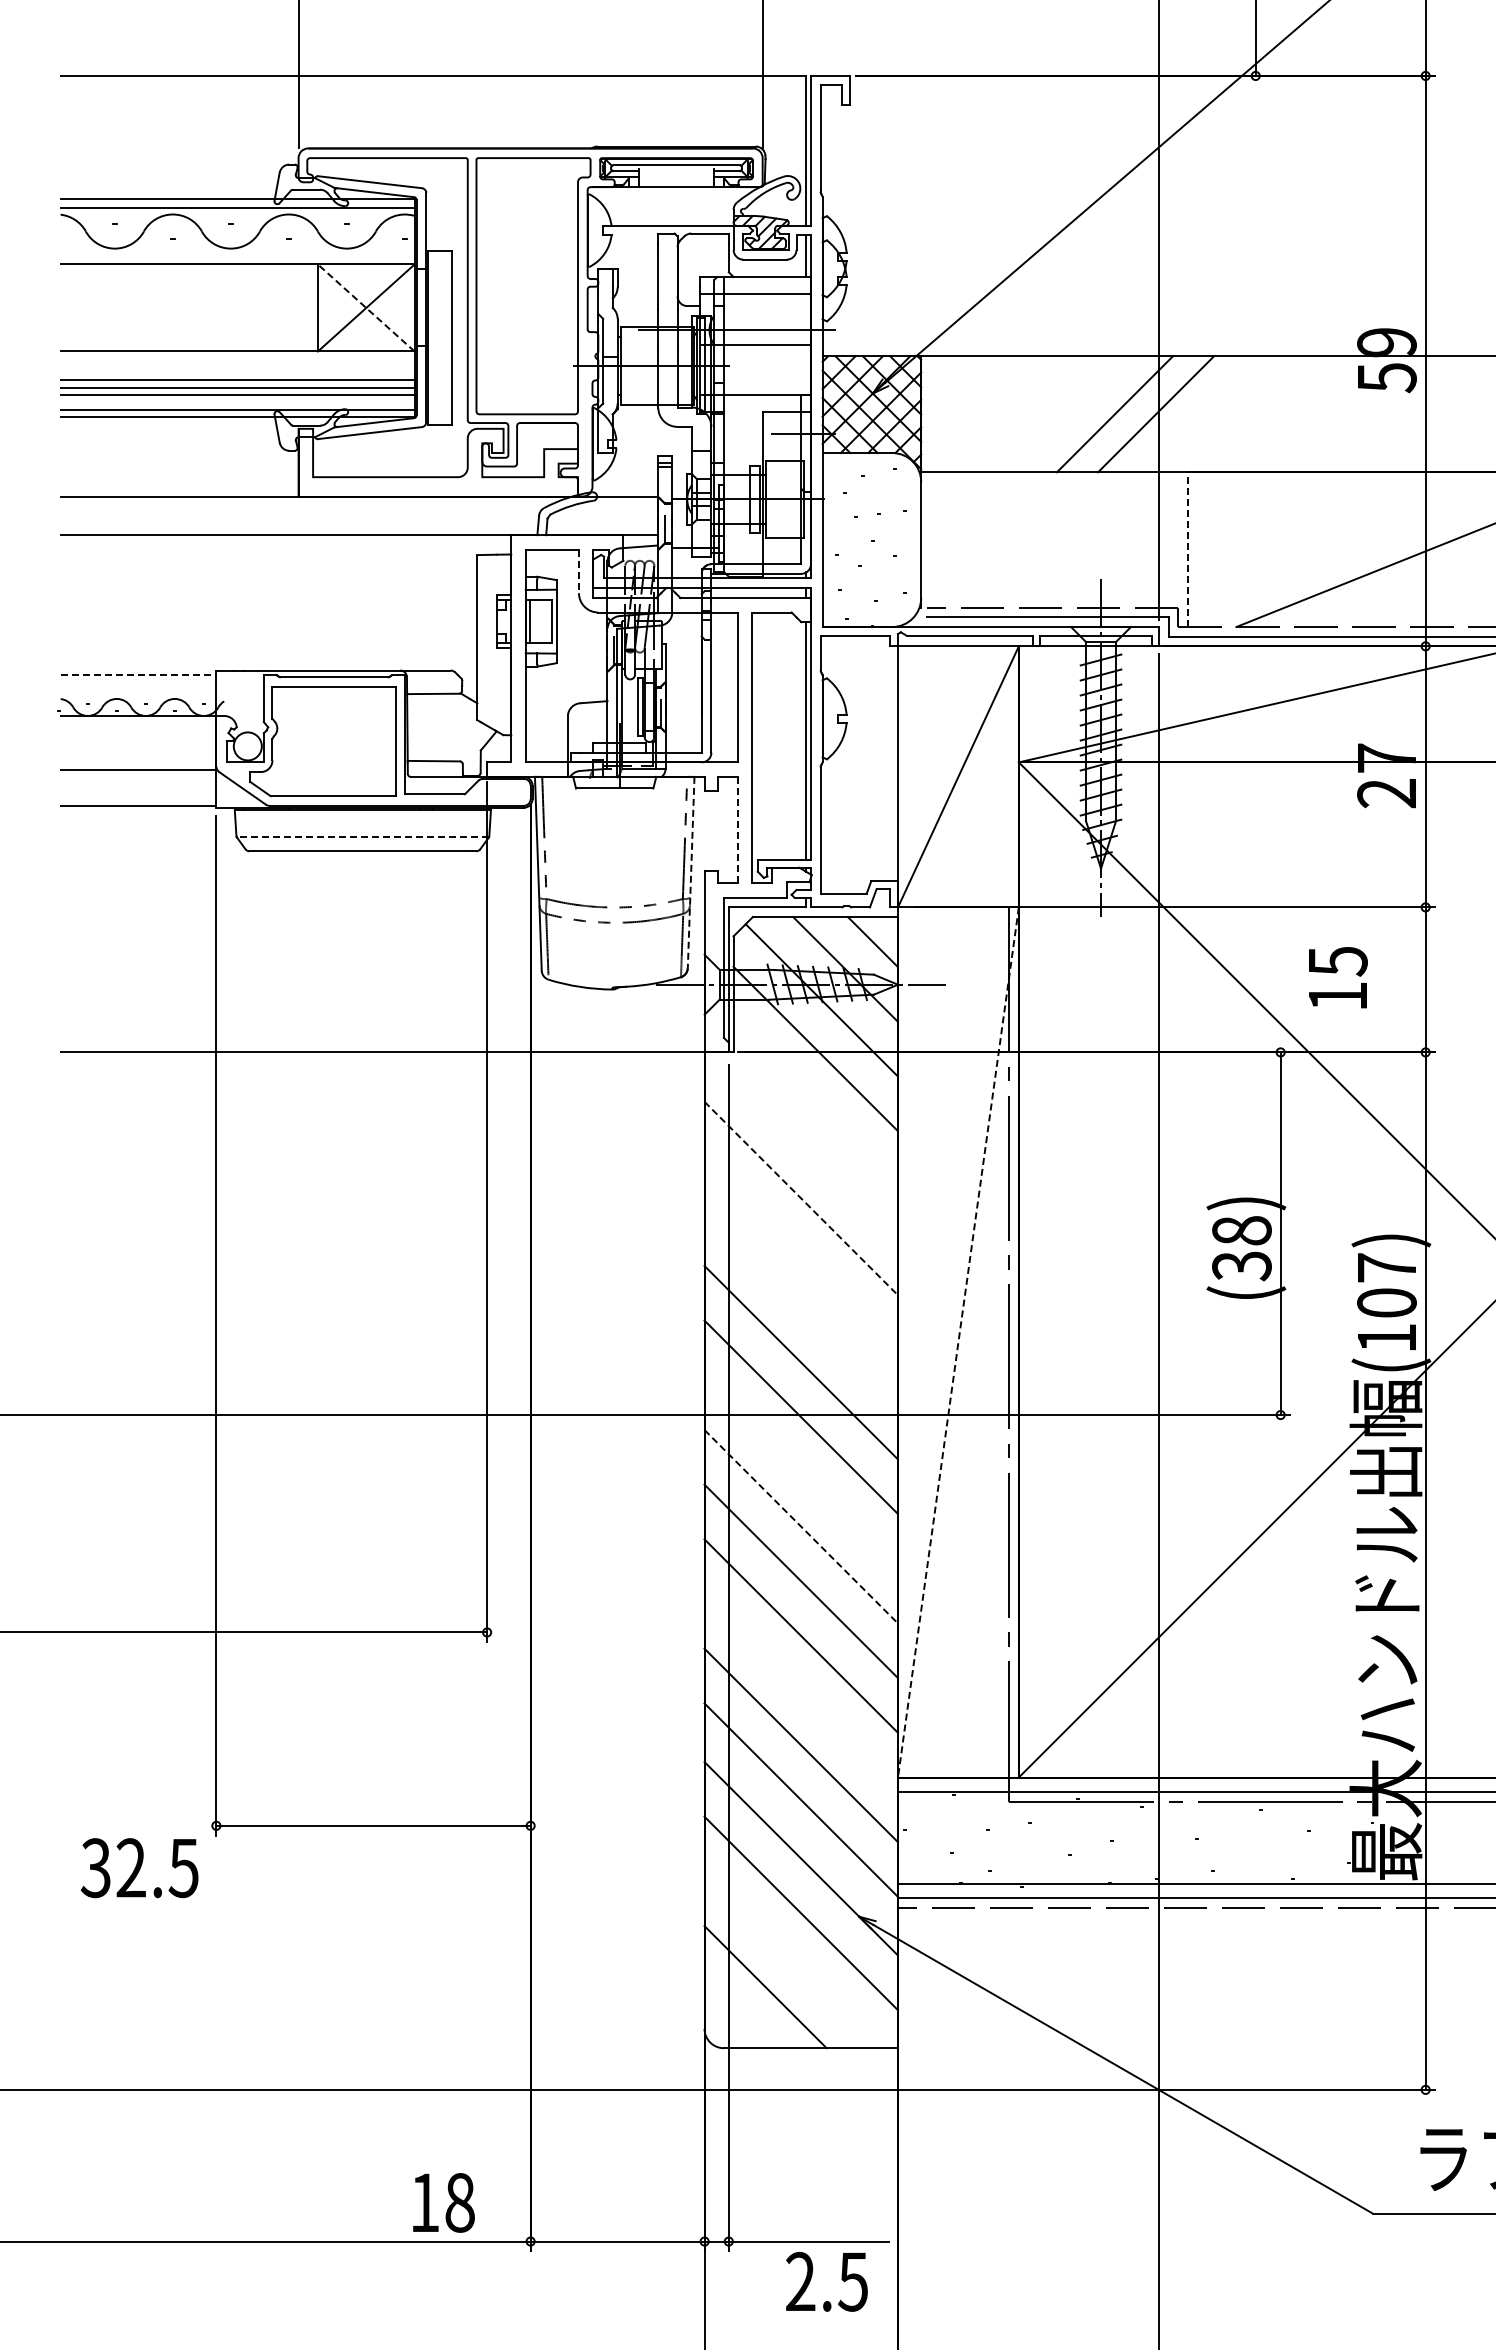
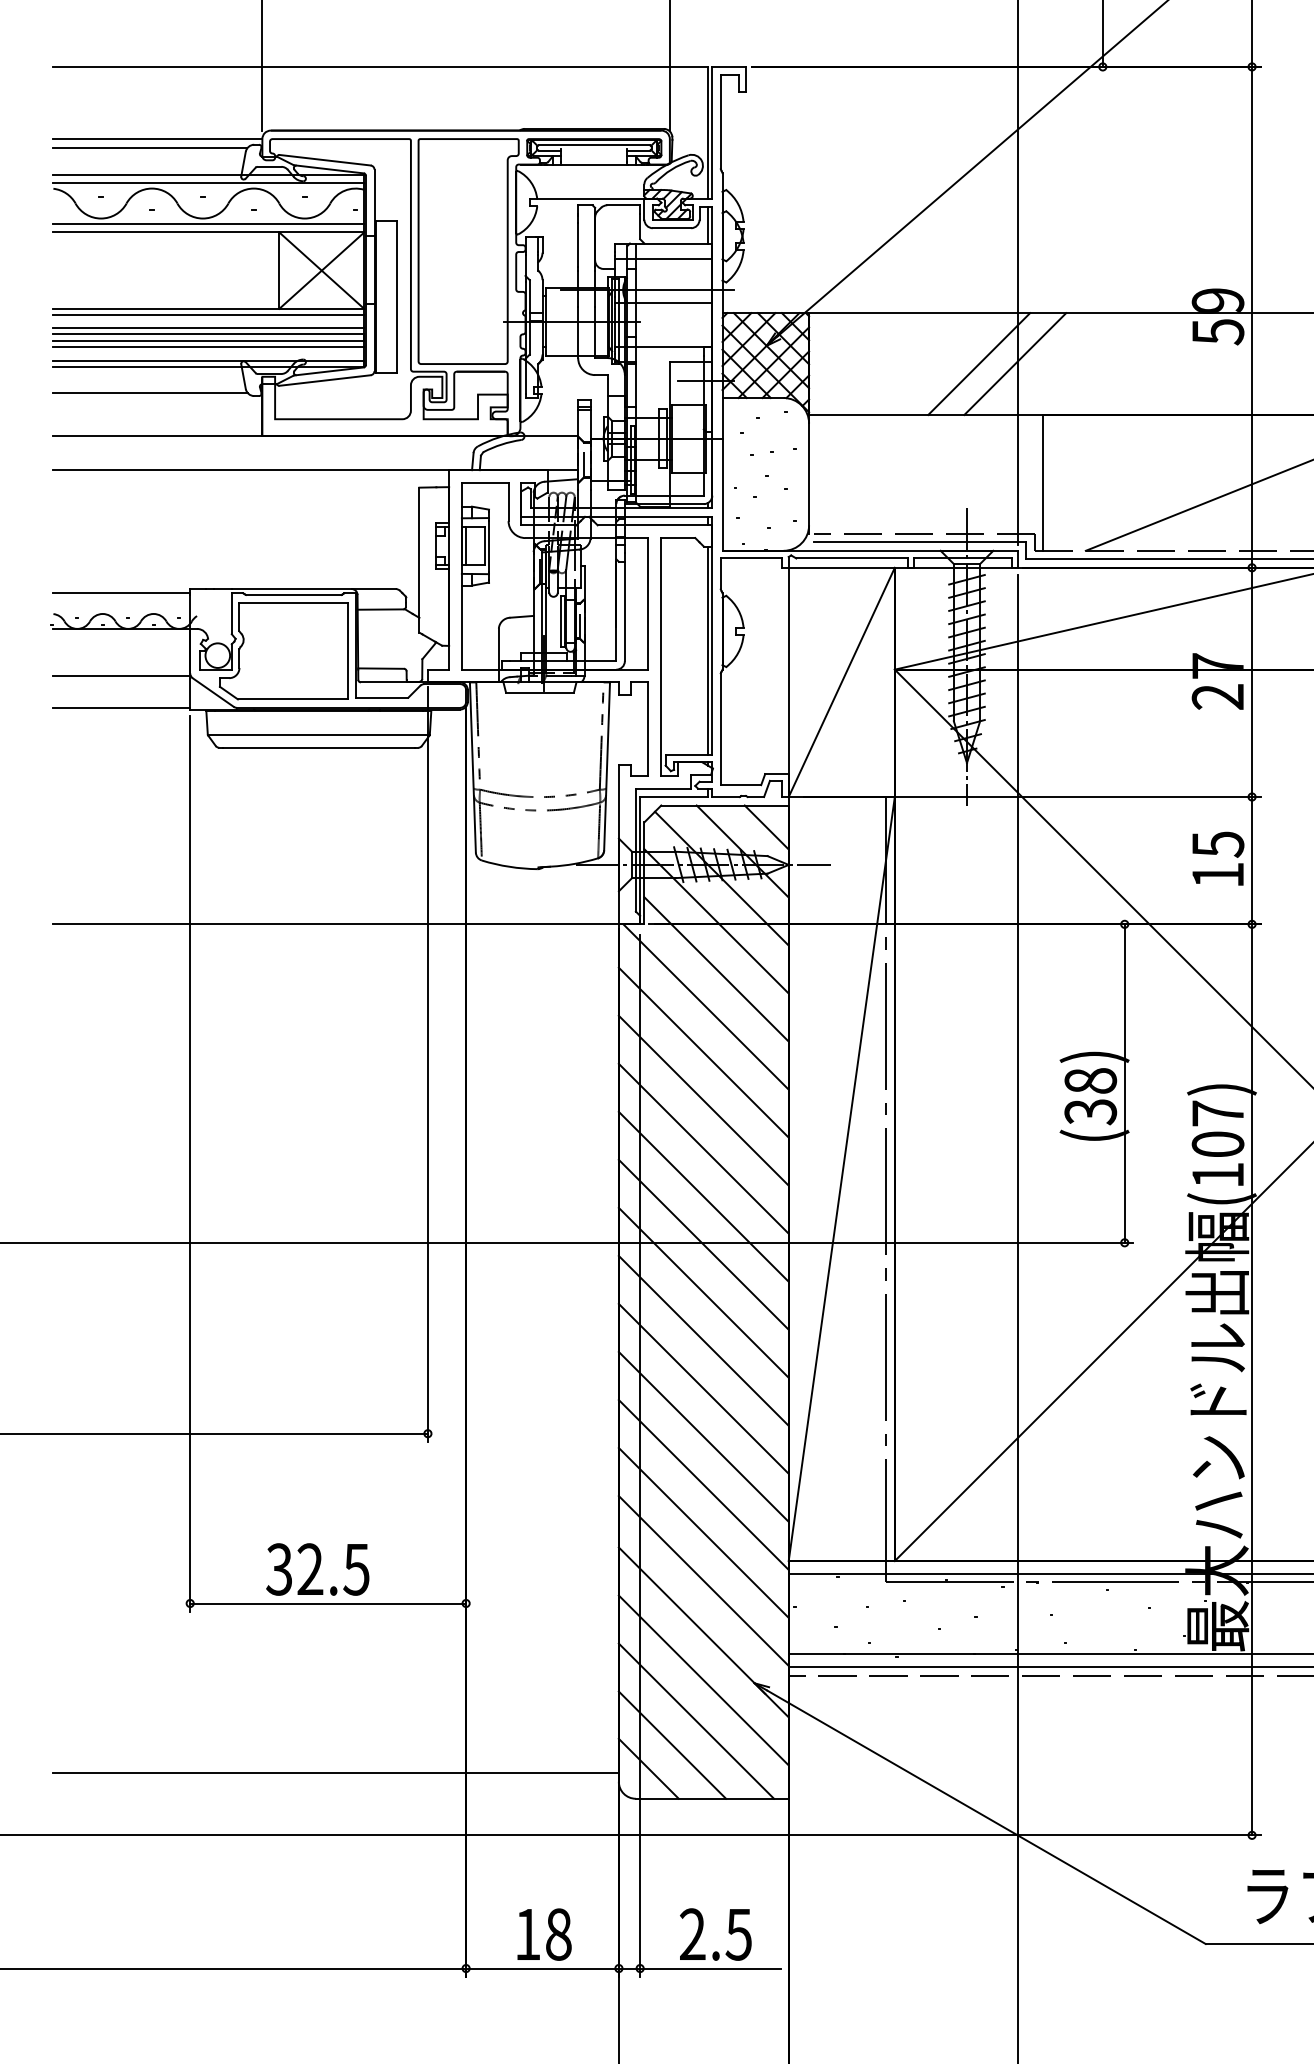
line: (179, 158) -> (157, 139), added
line: (170, 168) -> (149, 148), added
line: (237, 254) -> (208, 223), added
line: (365, 307) -> (321, 270), dashed -> solid
line: (237, 358) -> (208, 315), added
line: (237, 373) -> (208, 328), added
line: (170, 447) -> (149, 393), added
line: (1188, 549) -> (1043, 482), dashed -> solid
line: (578, 571) -> (508, 502), dashed -> solid
line: (138, 675) -> (121, 593), dashed -> solid
line: (737, 830) -> (647, 729), dashed -> solid
line: (362, 836) -> (318, 734), dashed -> solid
line: (691, 872) -> (607, 766), dashed -> solid
text: (1338, 977) -> (1218, 858), moved
line: (815, 1103) -> (716, 969), added
line: (803, 1146) -> (705, 1006), added
line: (801, 1198) -> (703, 1052), dashed -> solid
line: (800, 1252) -> (703, 1100), added
line: (800, 1307) -> (703, 1148), added
line: (958, 1342) -> (841, 1179), dashed -> solid
line: (800, 1471) -> (703, 1292), added
line: (801, 1526) -> (703, 1340), dashed -> solid
line: (800, 1690) -> (703, 1484), added
text: (139, 1868) -> (317, 1569), moved
line: (792, 1959) -> (696, 1720), added
line: (738, 2013) -> (648, 1768), added
line: (382, 2019) -> (336, 1773), added
text: (443, 2202) -> (544, 1934), moved
text: (826, 2281) -> (715, 1934), moved

